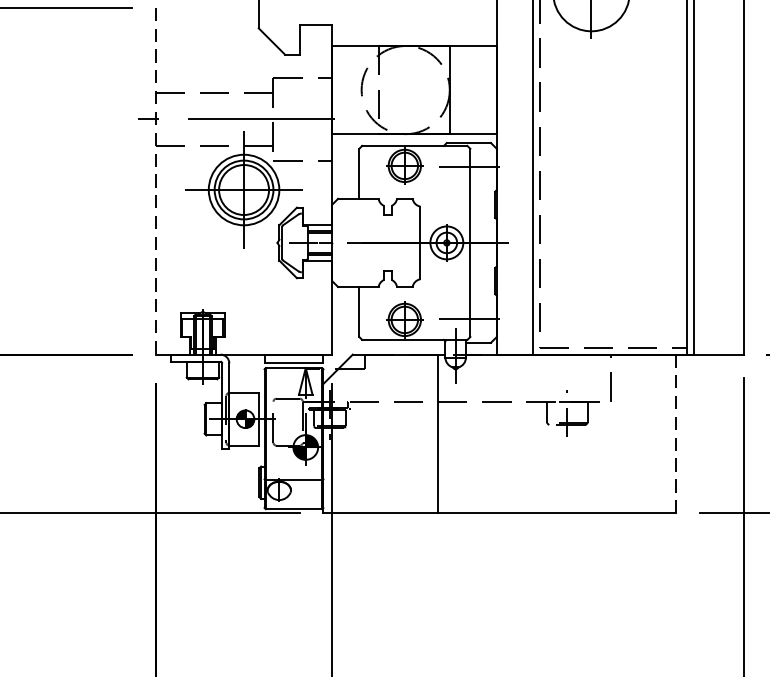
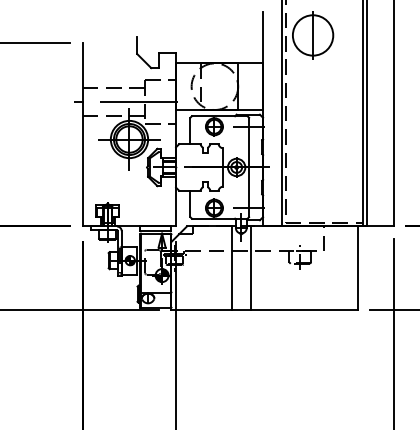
line: (155, 180) -> (82, 134), dashed -> solid
line: (473, 434) -> (250, 268), added
line: (675, 434) -> (357, 268), dashed -> solid

